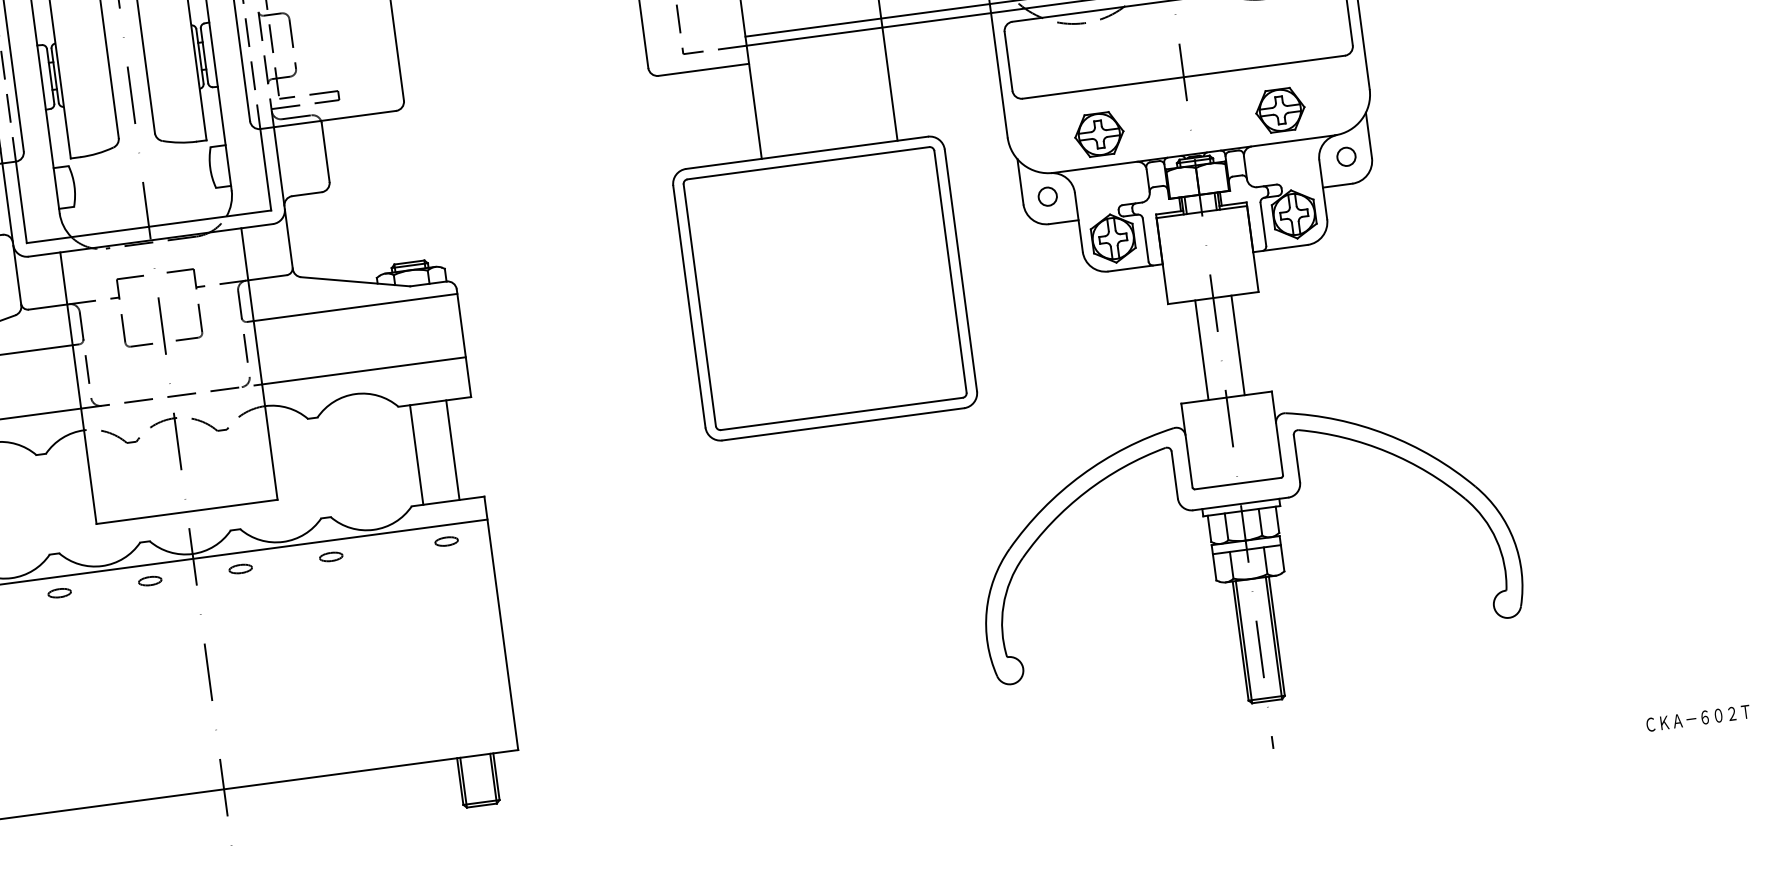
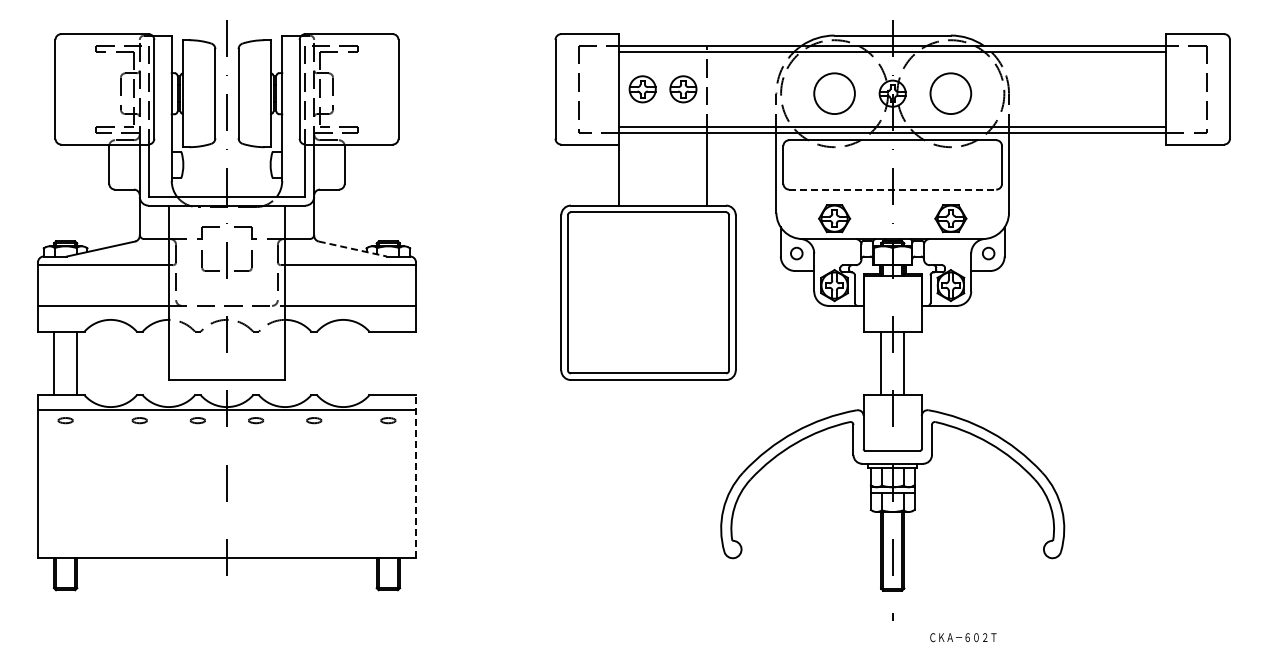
line: (1185, 76) -> (893, 189), solid -> dashed
line: (355, 282) -> (352, 249), solid -> dashed
line: (452, 450) -> (399, 363), removed
line: (416, 455) -> (376, 363), removed
line: (500, 622) -> (415, 476), solid -> dashed
text: (1698, 718) -> (963, 637), moved

